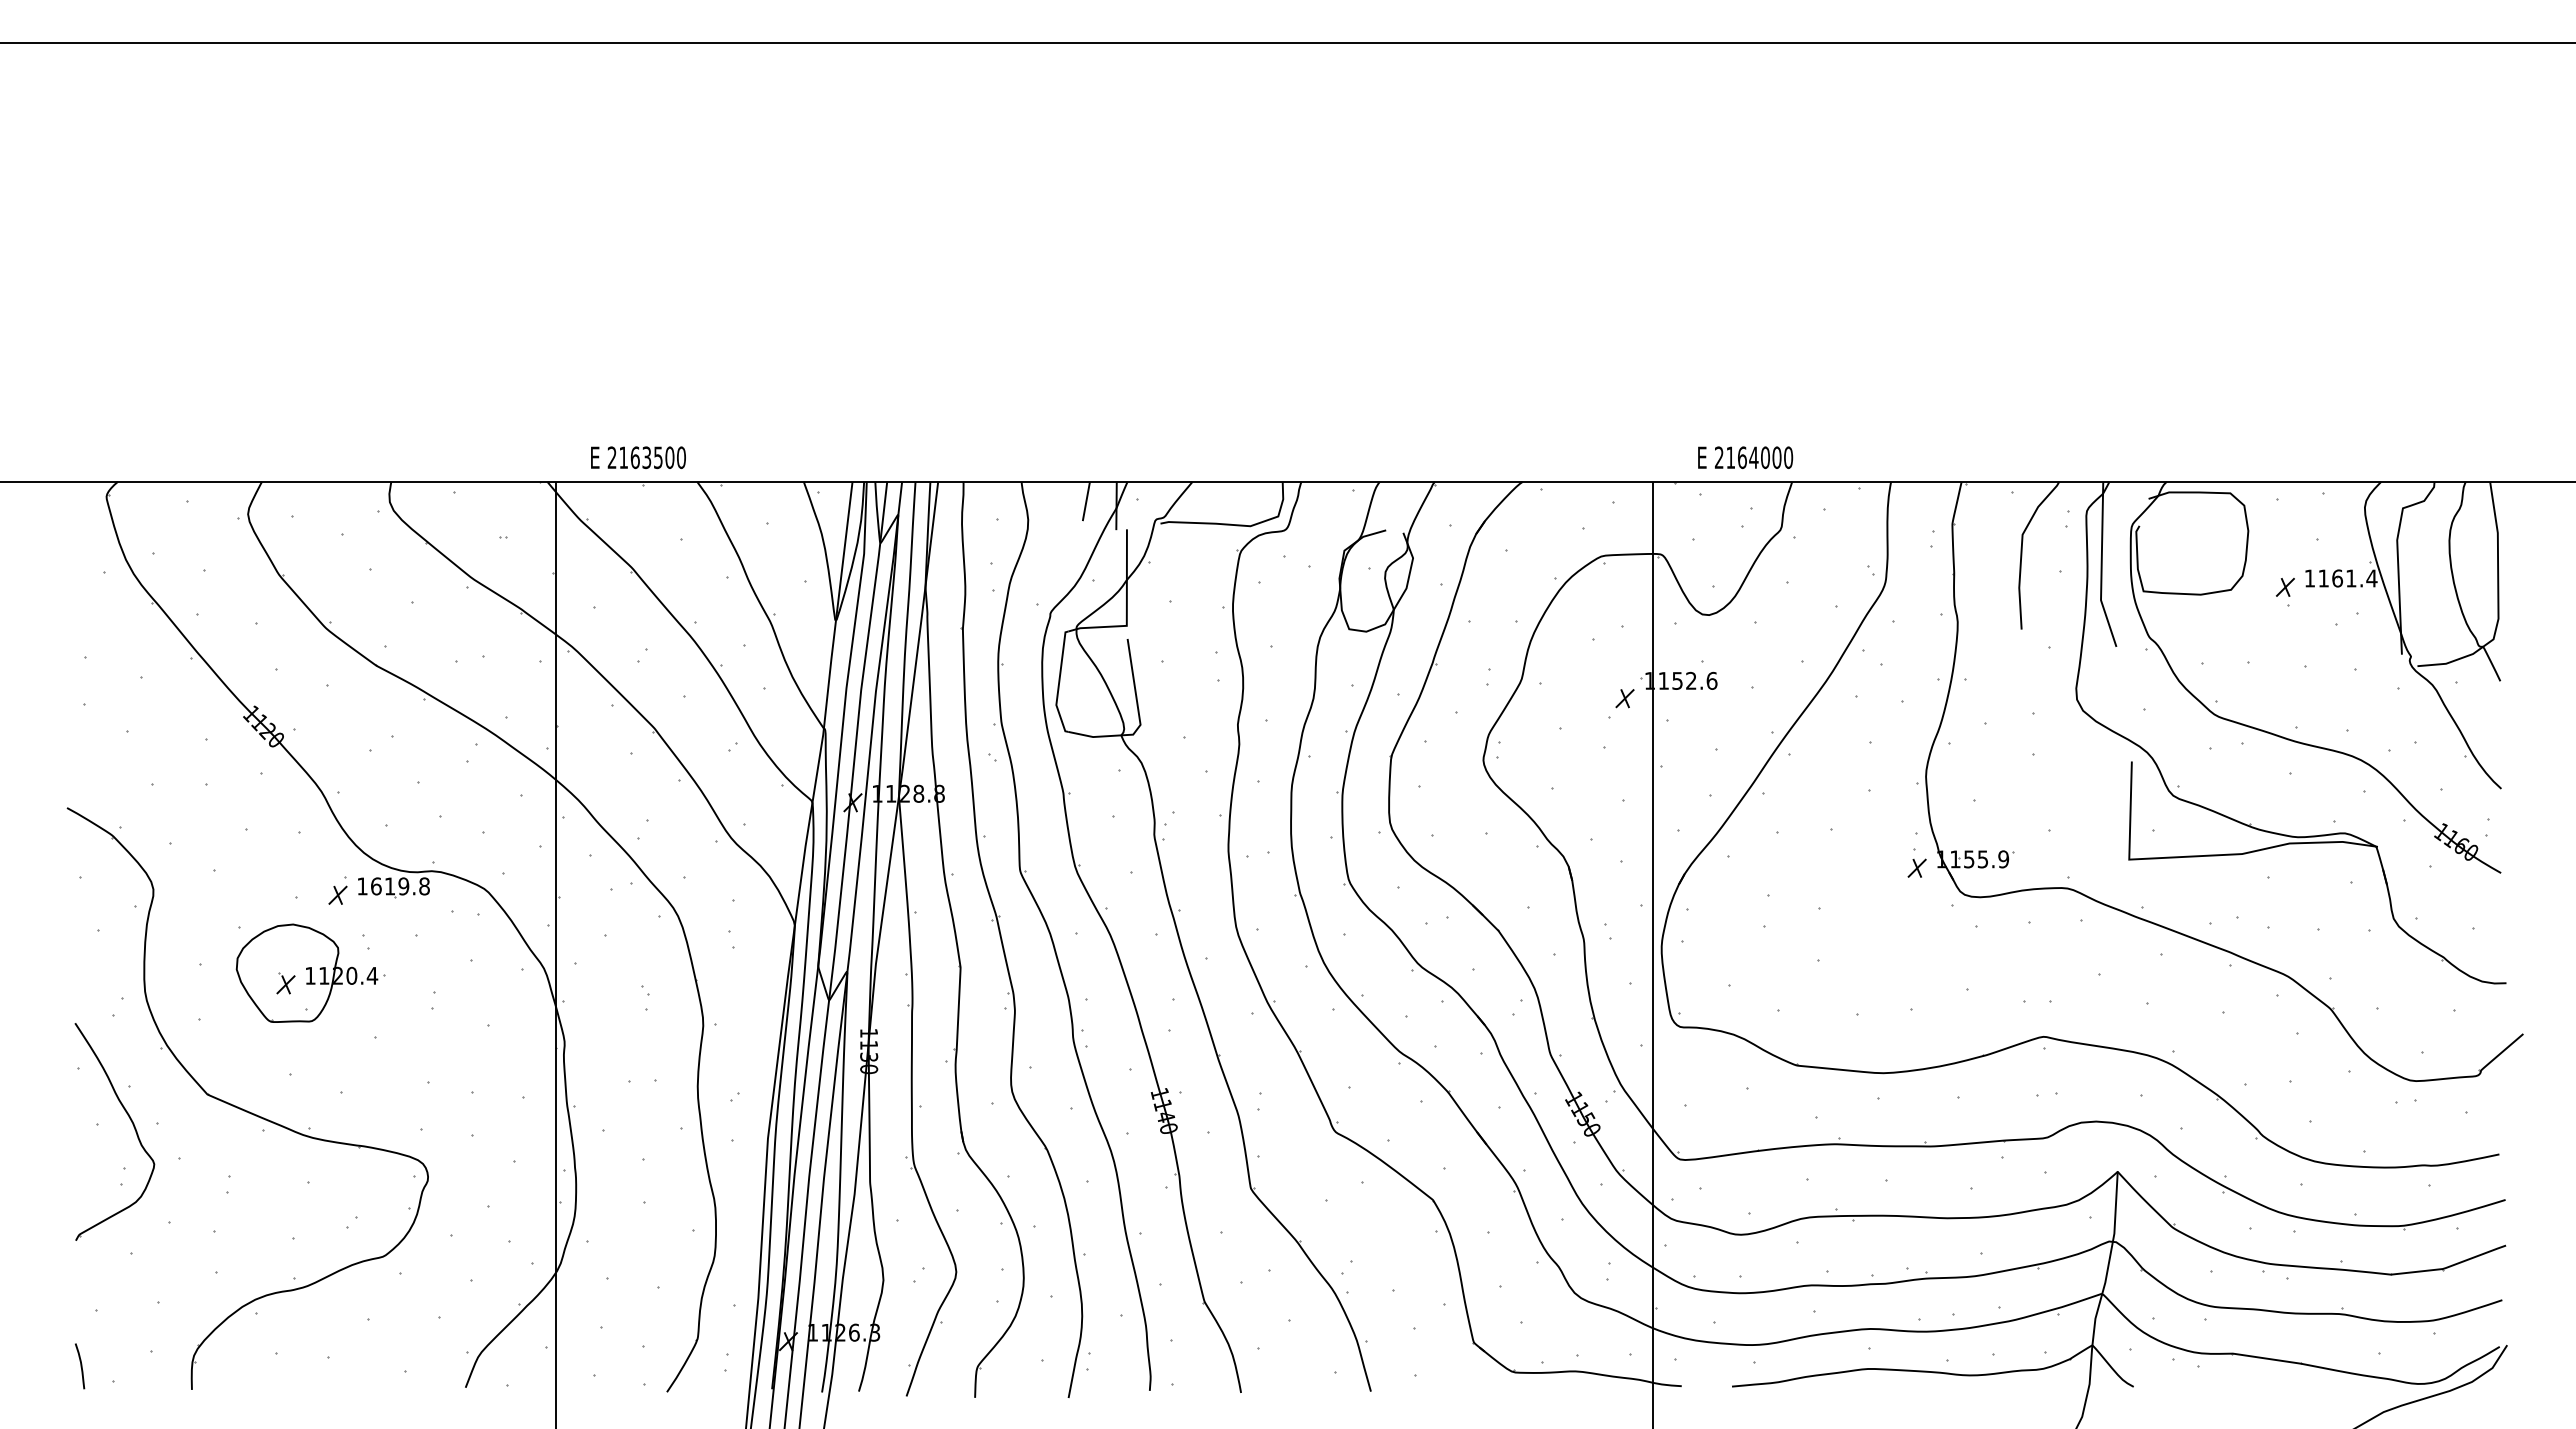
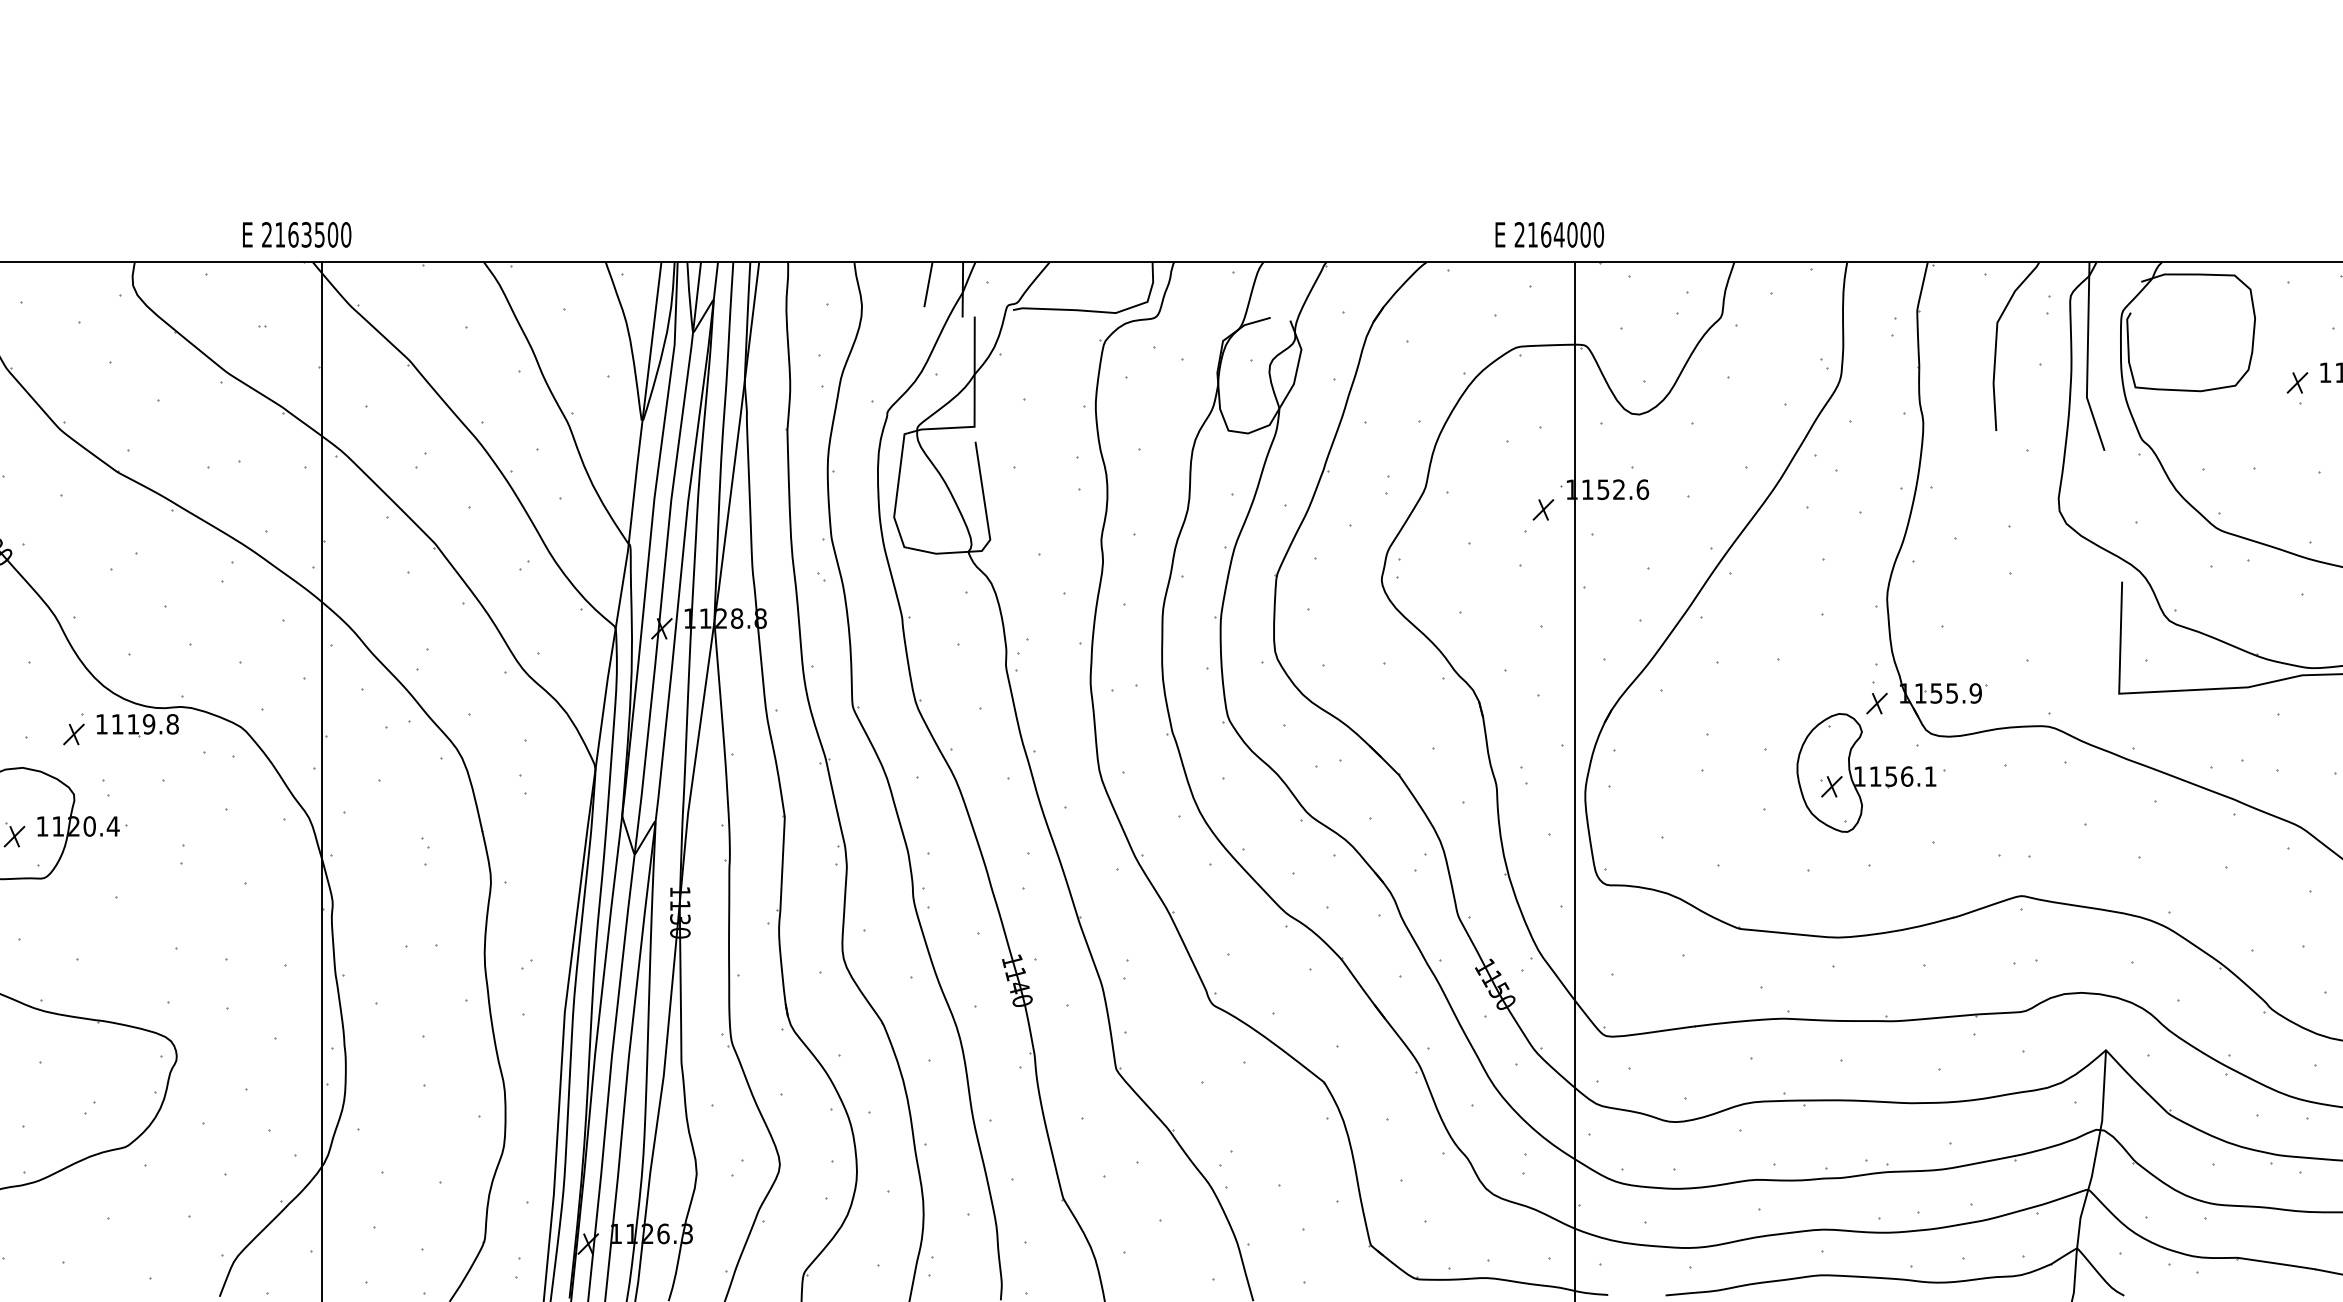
text: (638, 457) -> (297, 234), moved
text: (1745, 457) -> (1549, 234), moved
text: (376, 886) -> (117, 724), 1619.8 -> 1119.8
part: (1907, 928) -> (1865, 772), added

